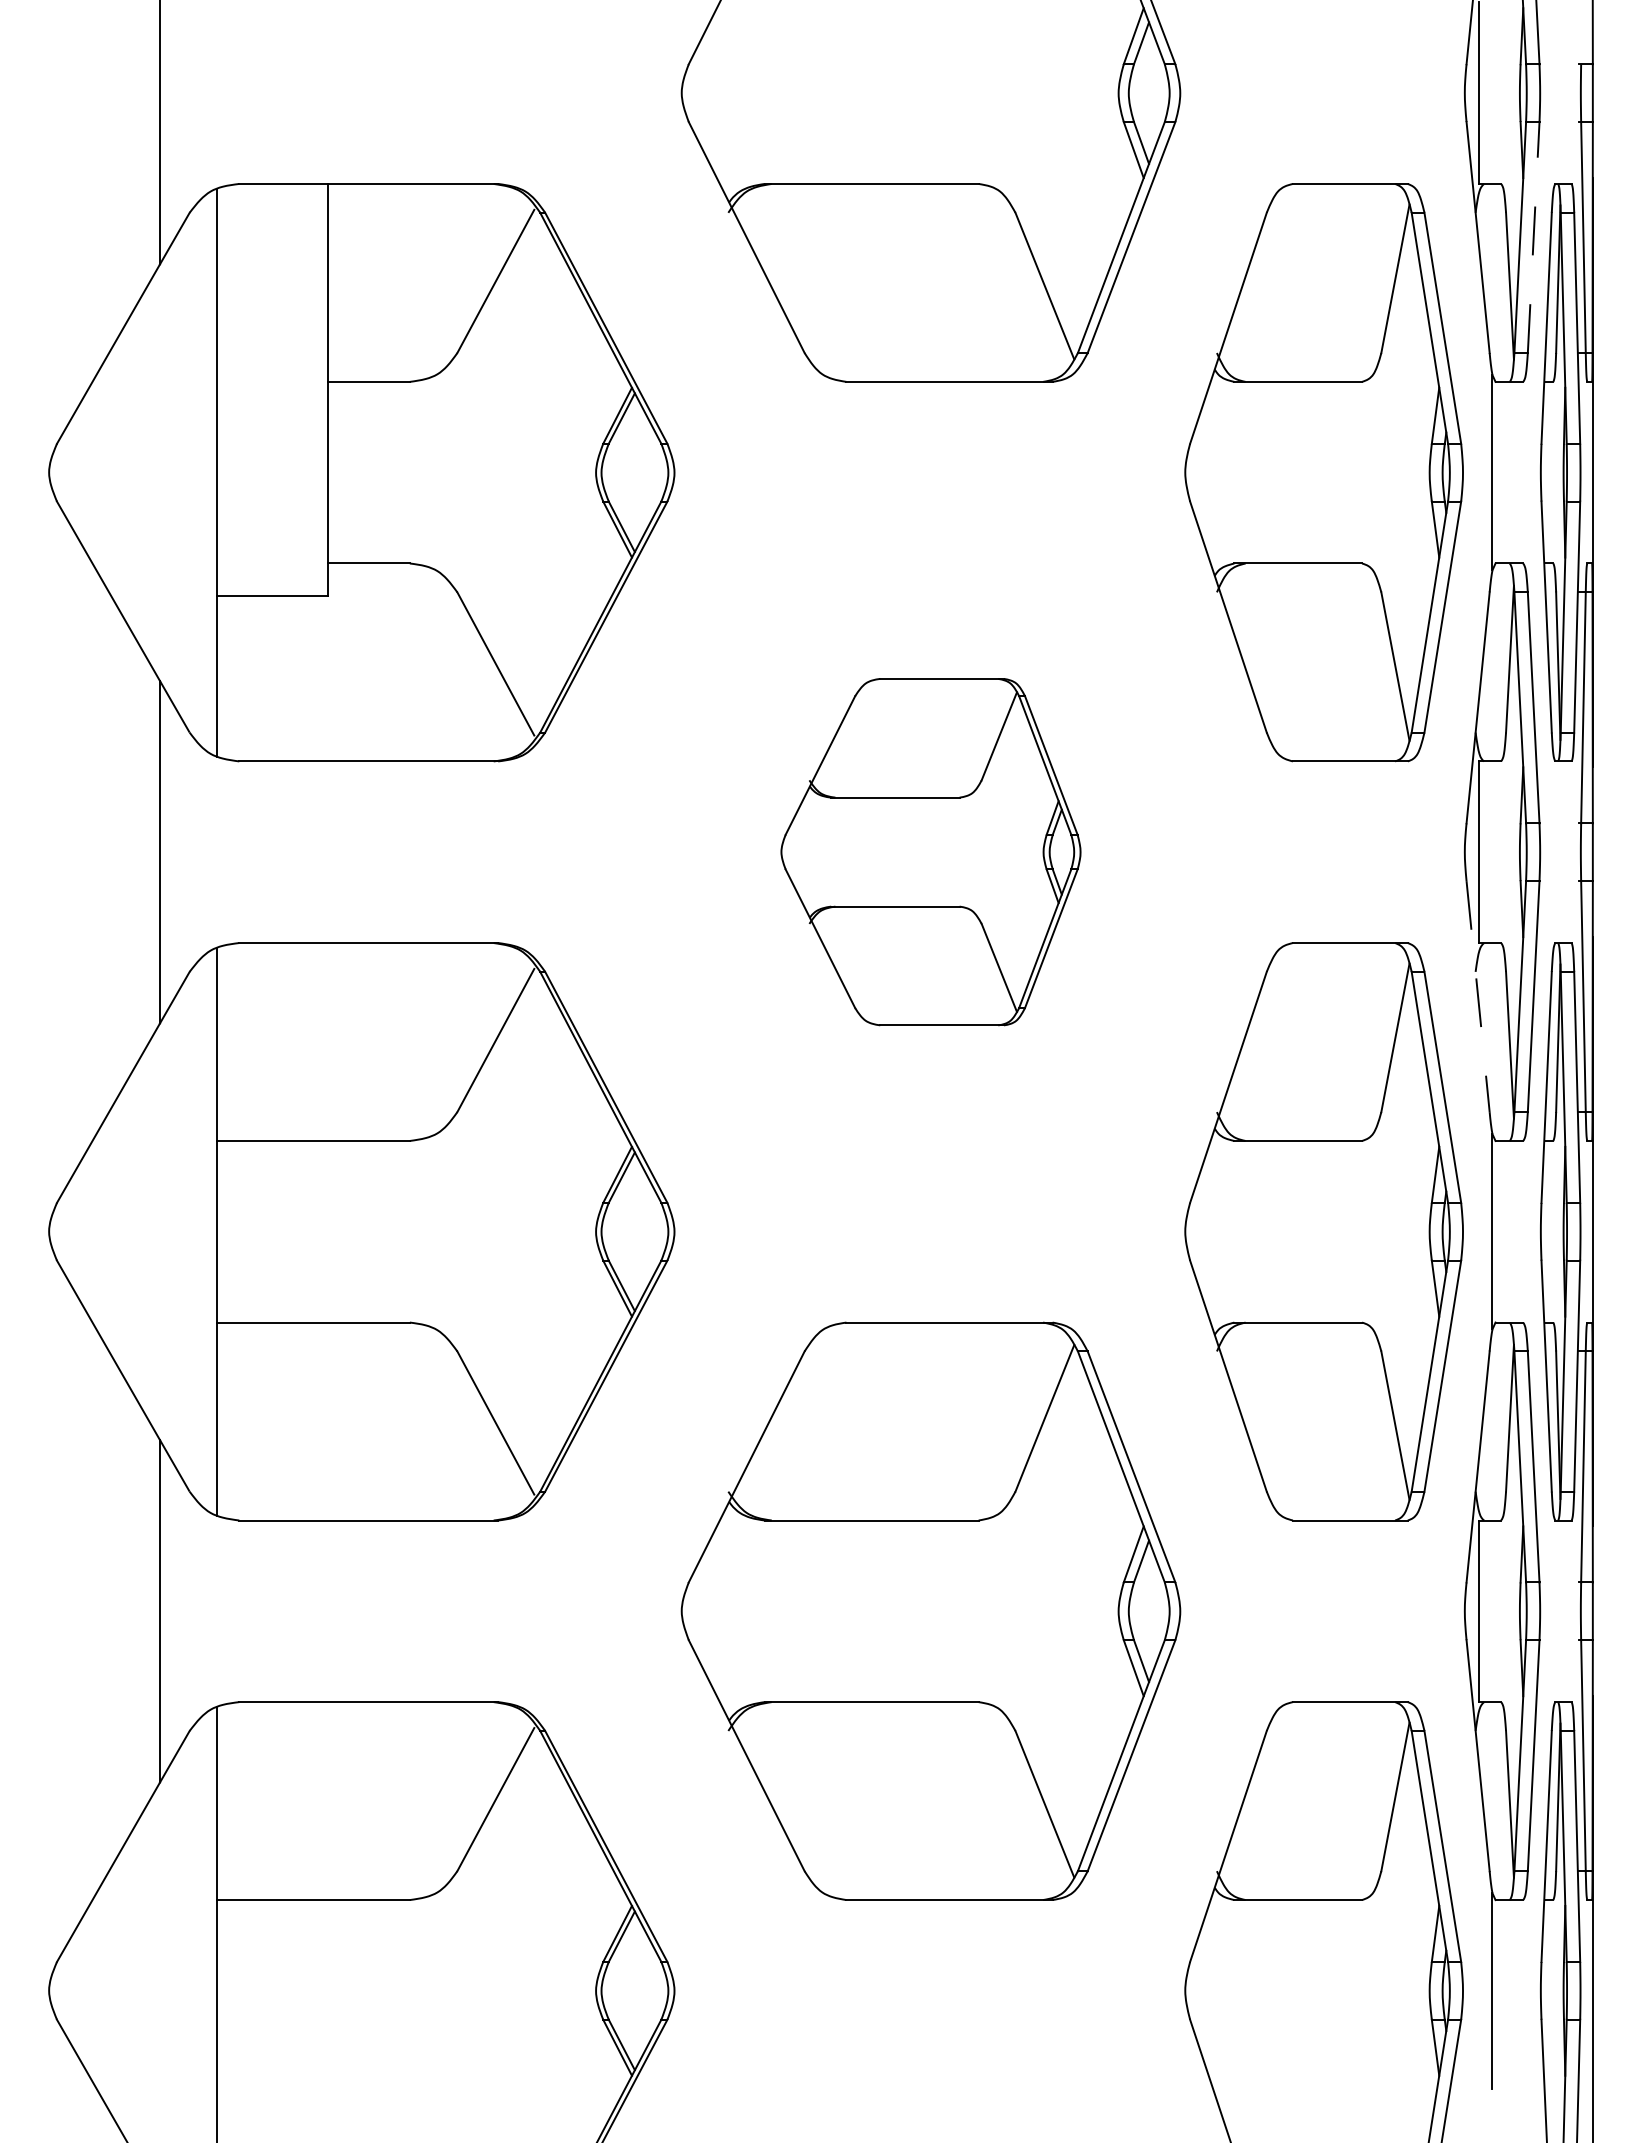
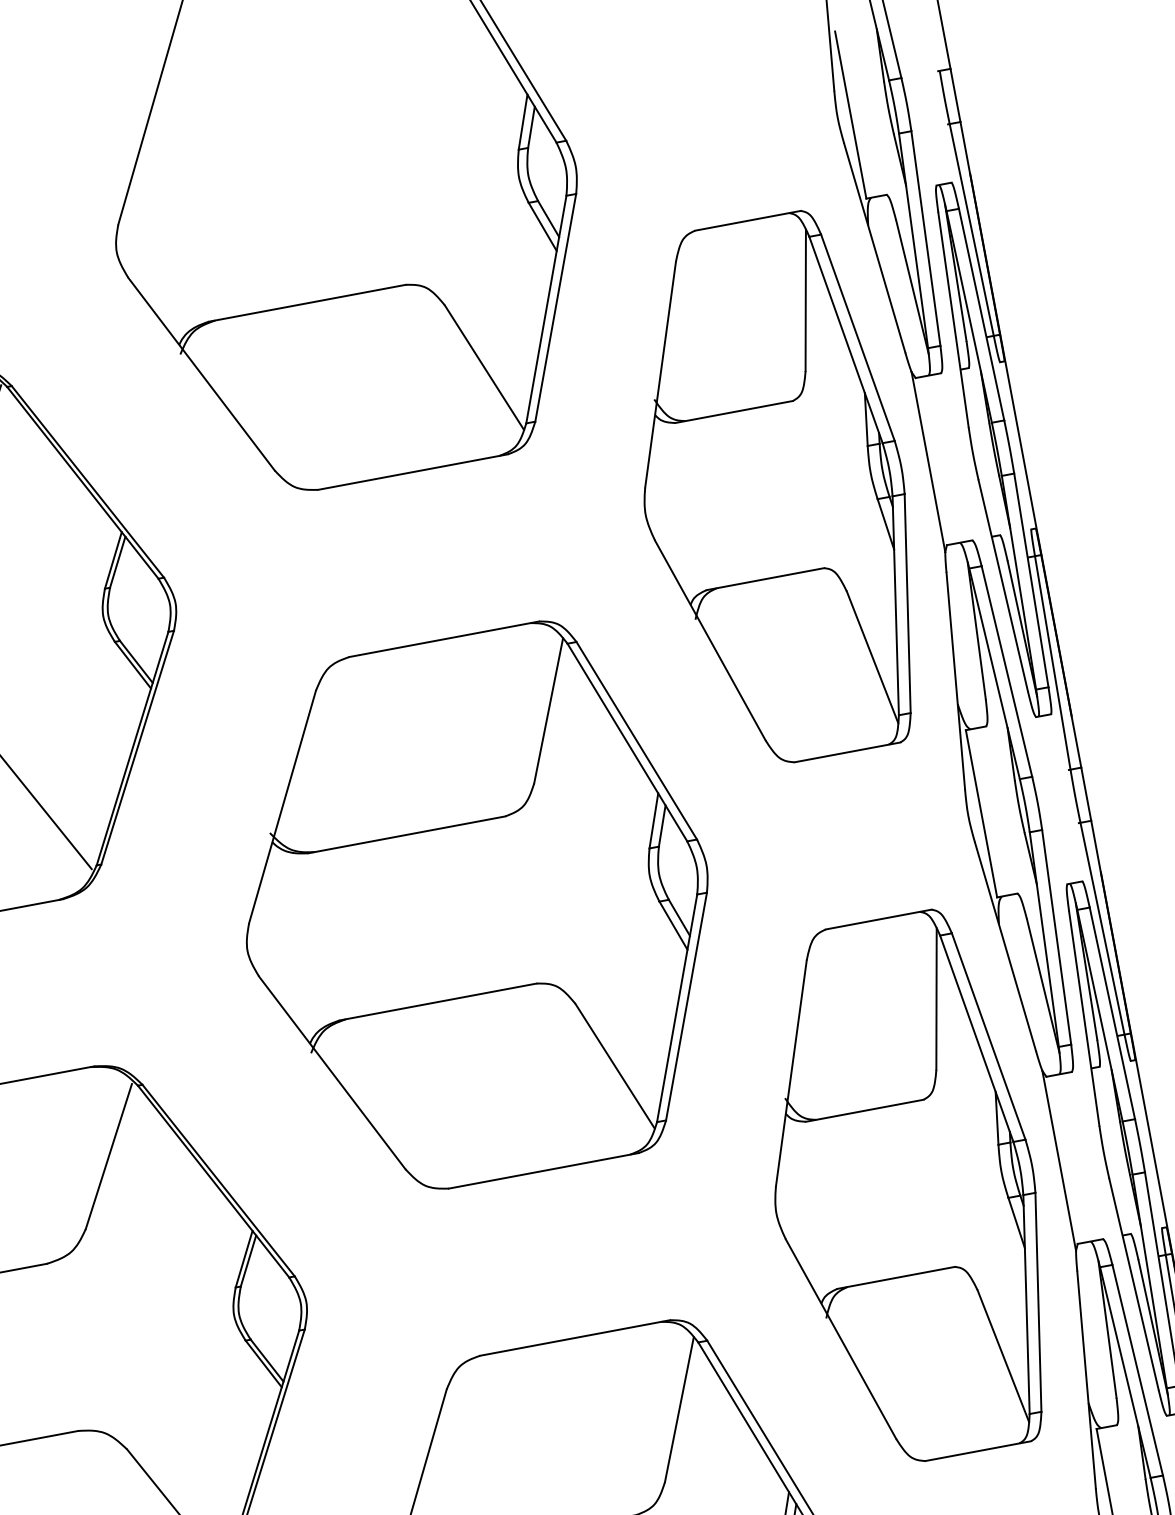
line: (1533, 237) -> (925, 238), dashed -> solid
part: (930, 851) -> (476, 907), size x1.67
line: (1478, 997) -> (1006, 947), dashed -> solid

